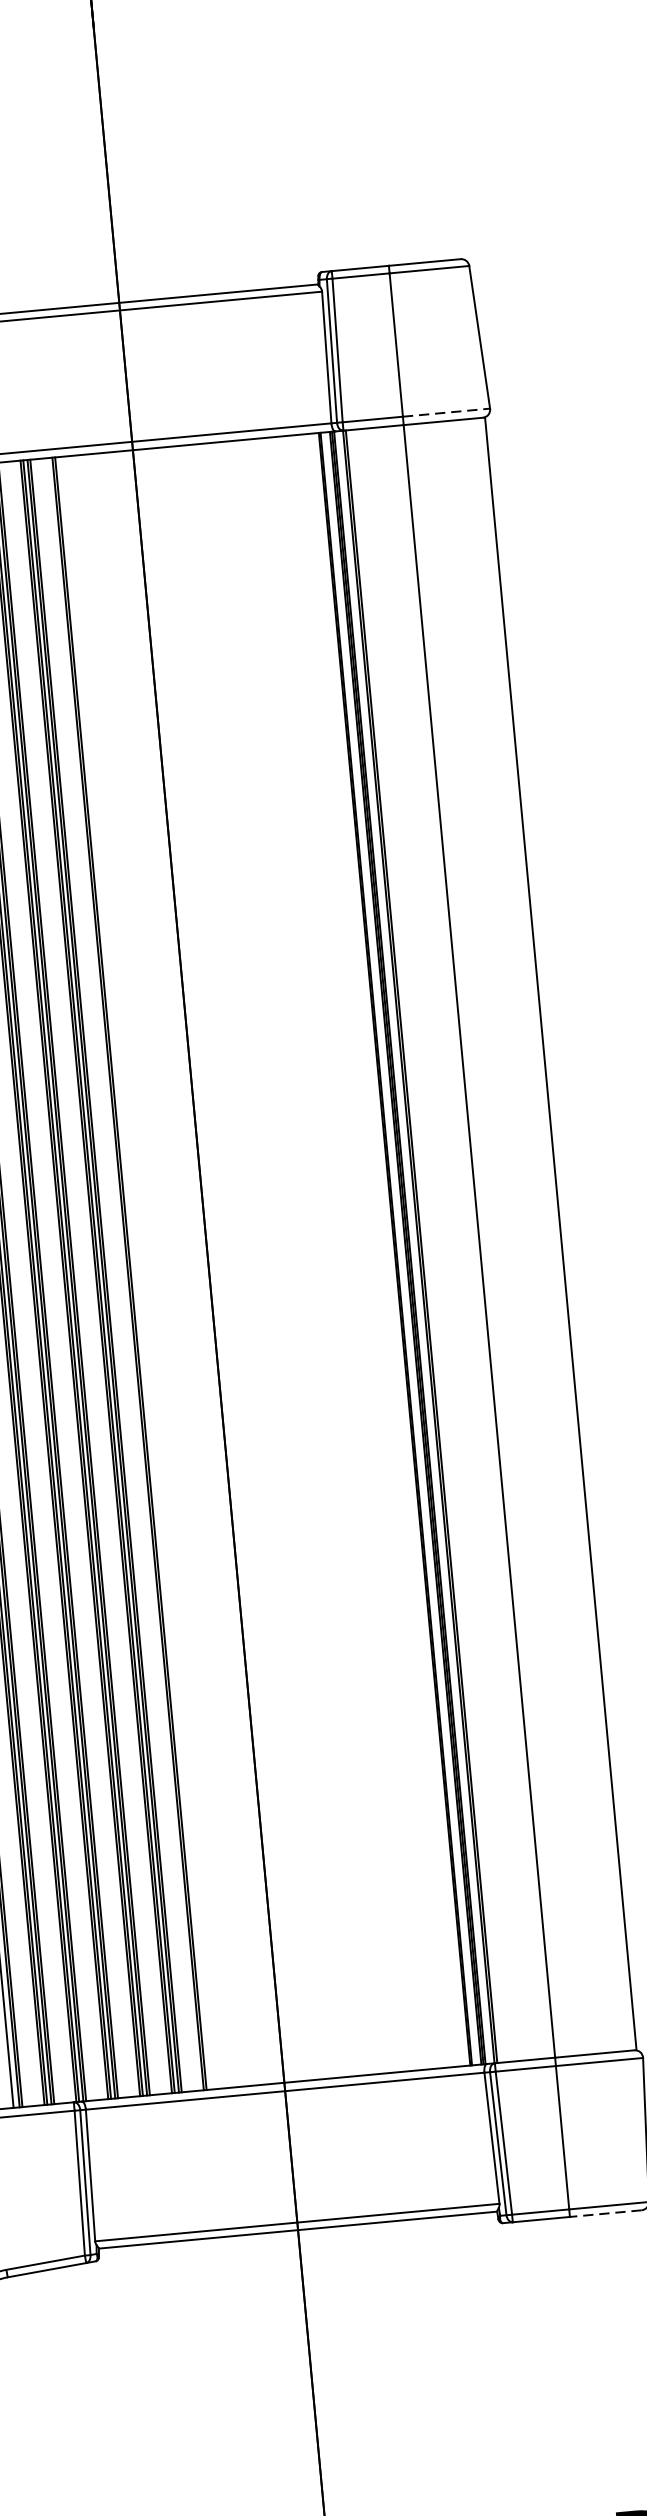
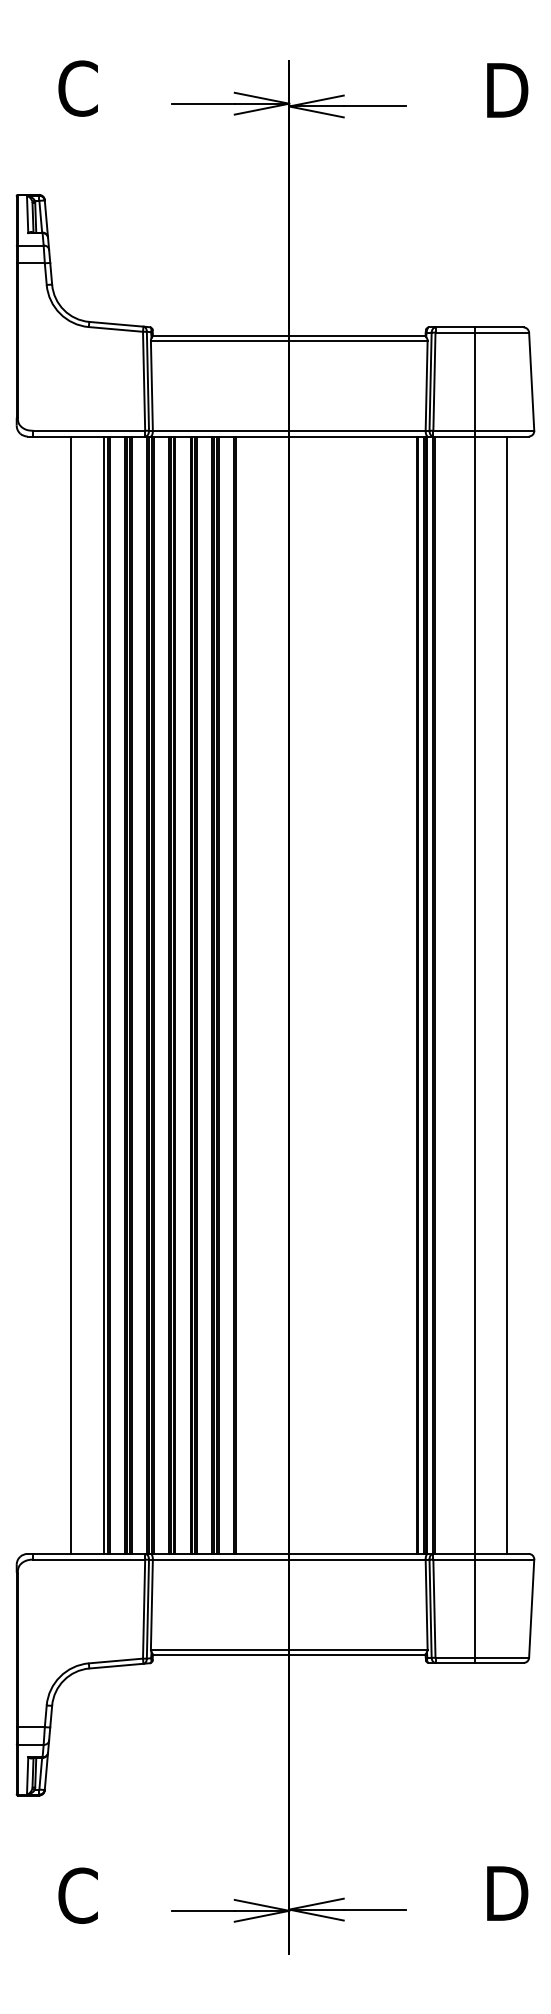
line: (446, 412) -> (504, 430), dashed -> solid
line: (561, 1232) -> (507, 994), moved
line: (606, 2212) -> (499, 1662), dashed -> solid

